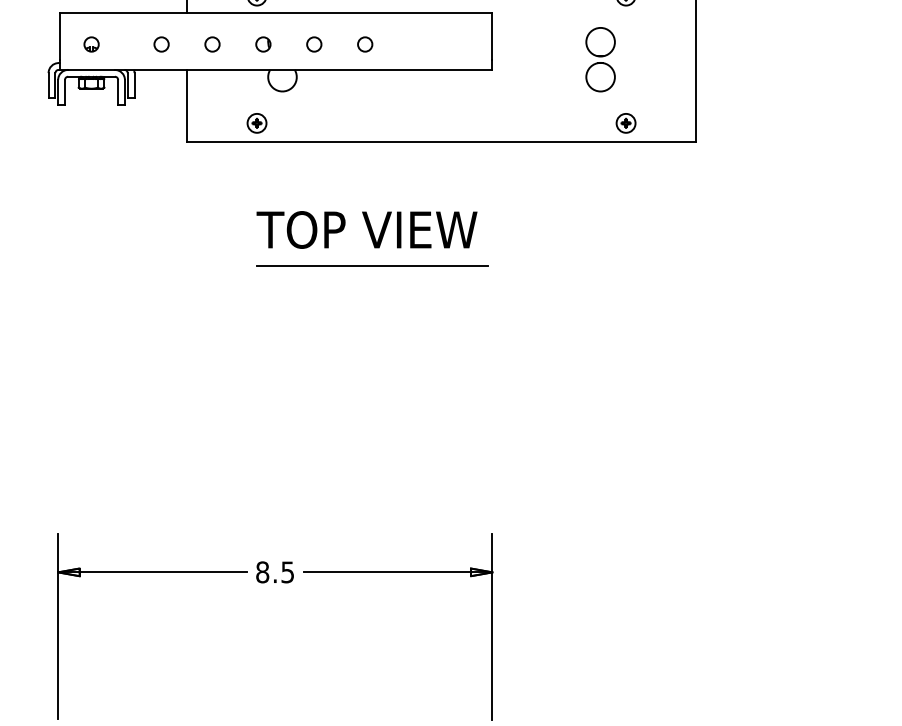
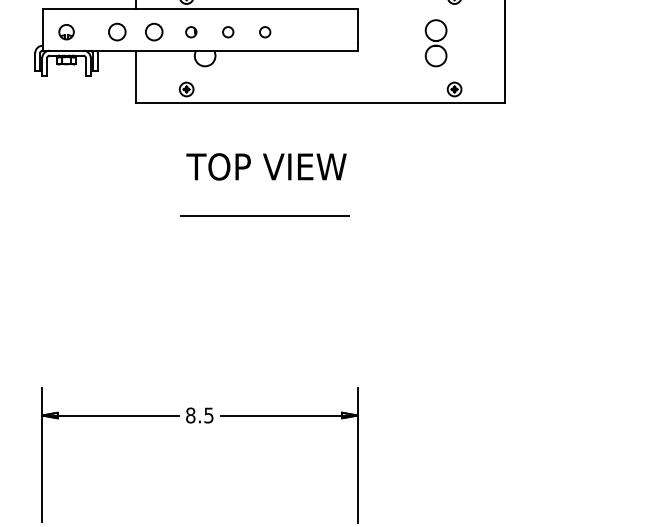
part: (91, 44) -> (66, 32), size x1.4
circle: (161, 44) -> (117, 32), size x1.6
circle: (212, 44) -> (154, 32), size x1.6
line: (371, 265) -> (264, 215), moved

